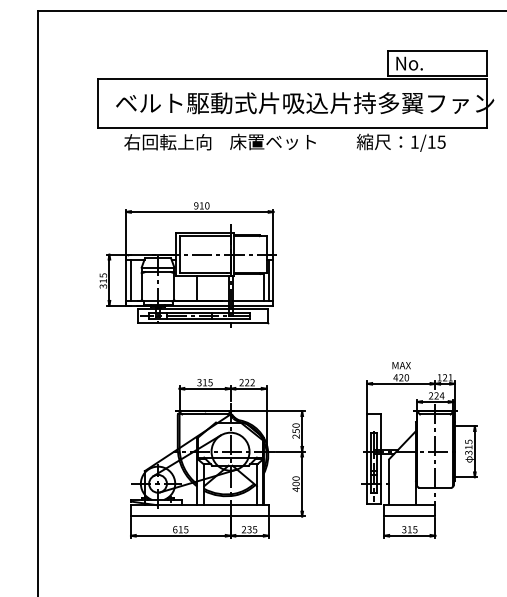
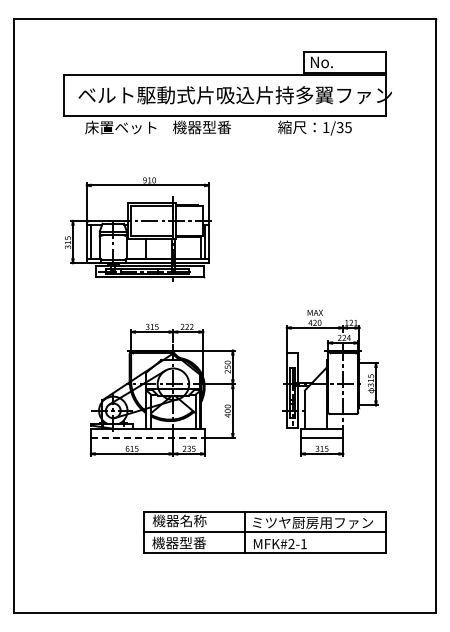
text: (167, 142) -> (121, 127), 右回転上向 -> 床置ベット
text: (272, 142) -> (208, 127), 床置ベット -> 機器型番
text: (430, 142) -> (339, 127), 1/15 -> 1/35
line: (200, 515) -> (148, 437), solid -> dashed

